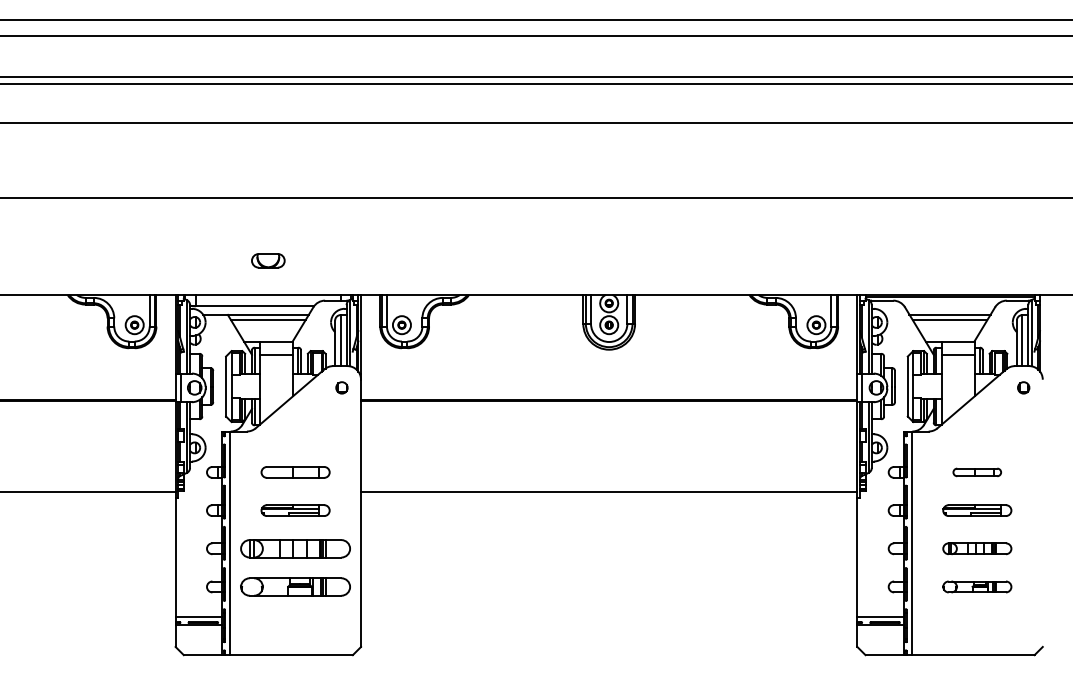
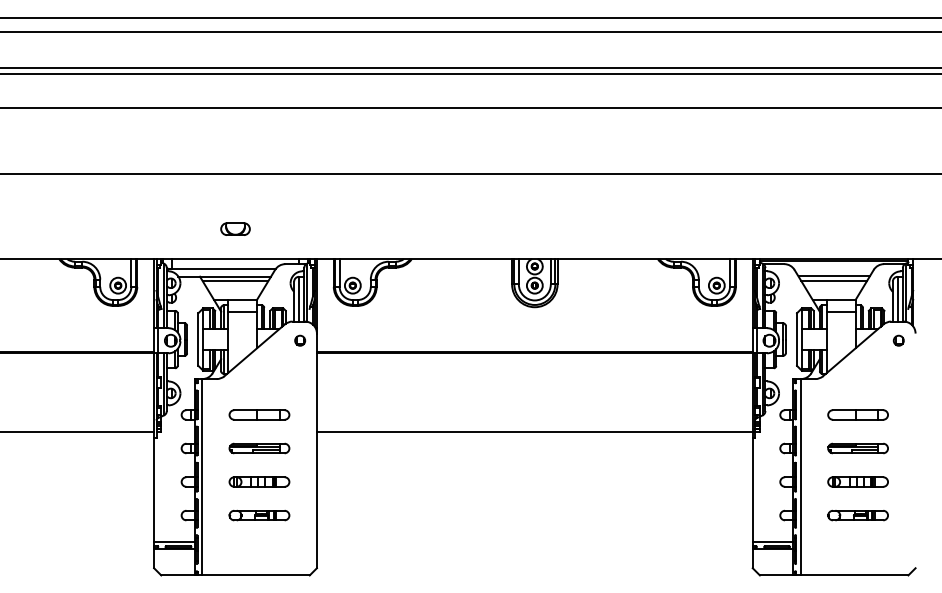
part: (976, 471) -> (857, 414), size x1.43
part: (295, 548) -> (259, 481), size x0.62
part: (295, 586) -> (259, 515), size x0.62

